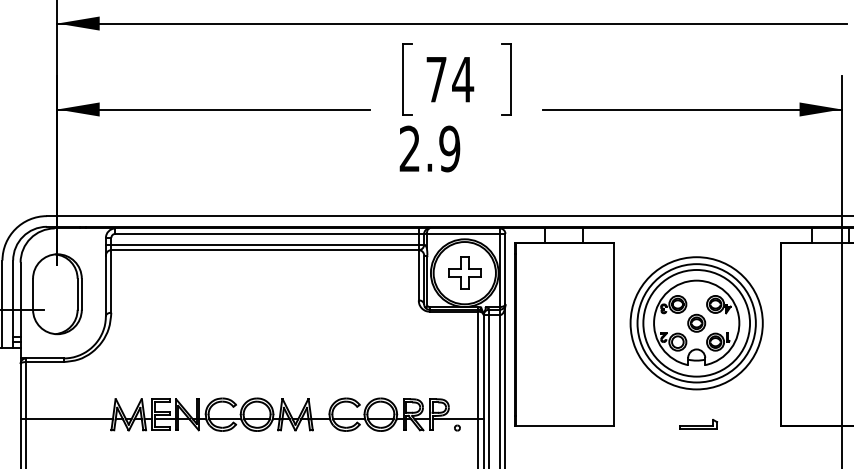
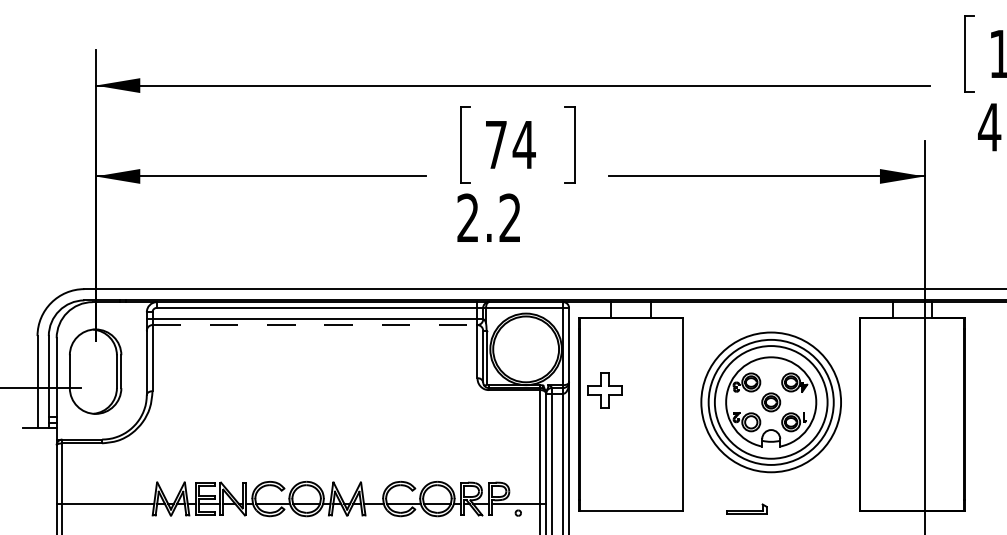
text: (450, 148) -> (510, 217), 2.9 -> 2.2
line: (265, 250) -> (315, 325), solid -> dashed
part: (464, 273) -> (604, 390), moved
part: (697, 423) -> (746, 508), moved

